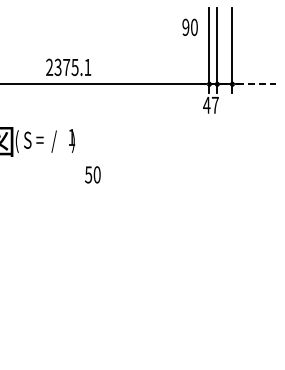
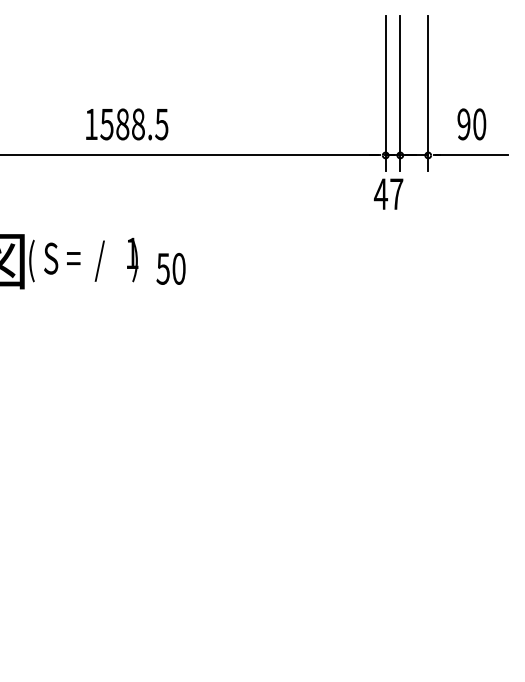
text: (189, 26) -> (470, 122), moved
text: (68, 67) -> (126, 124), 2375.1 -> 1588.5
line: (256, 84) -> (472, 155), dashed -> solid
text: (92, 174) -> (170, 268), moved

